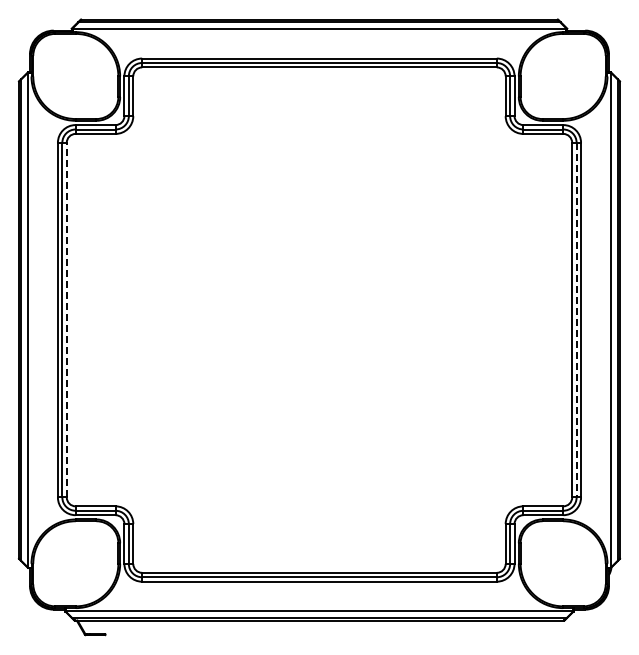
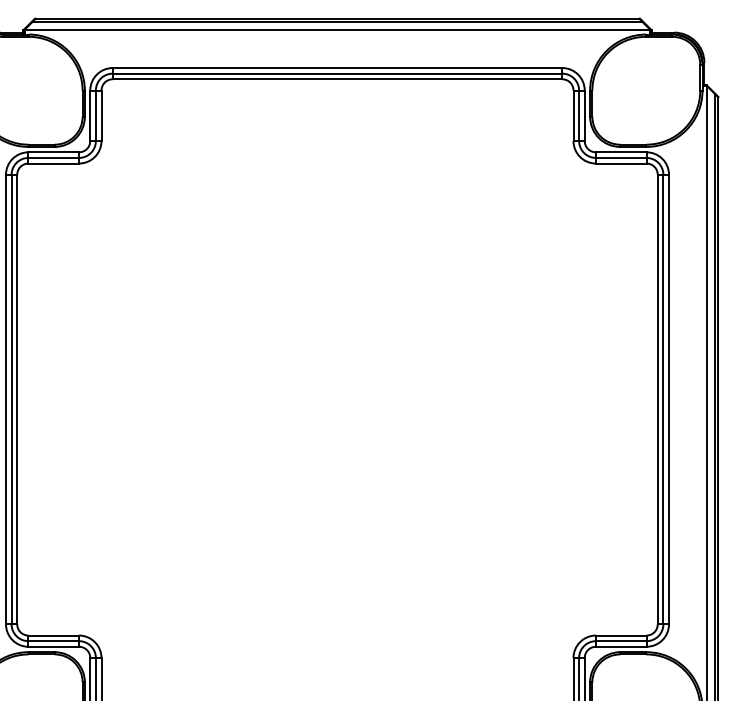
line: (66, 319) -> (16, 398), dashed -> solid
line: (576, 320) -> (663, 400), dashed -> solid

